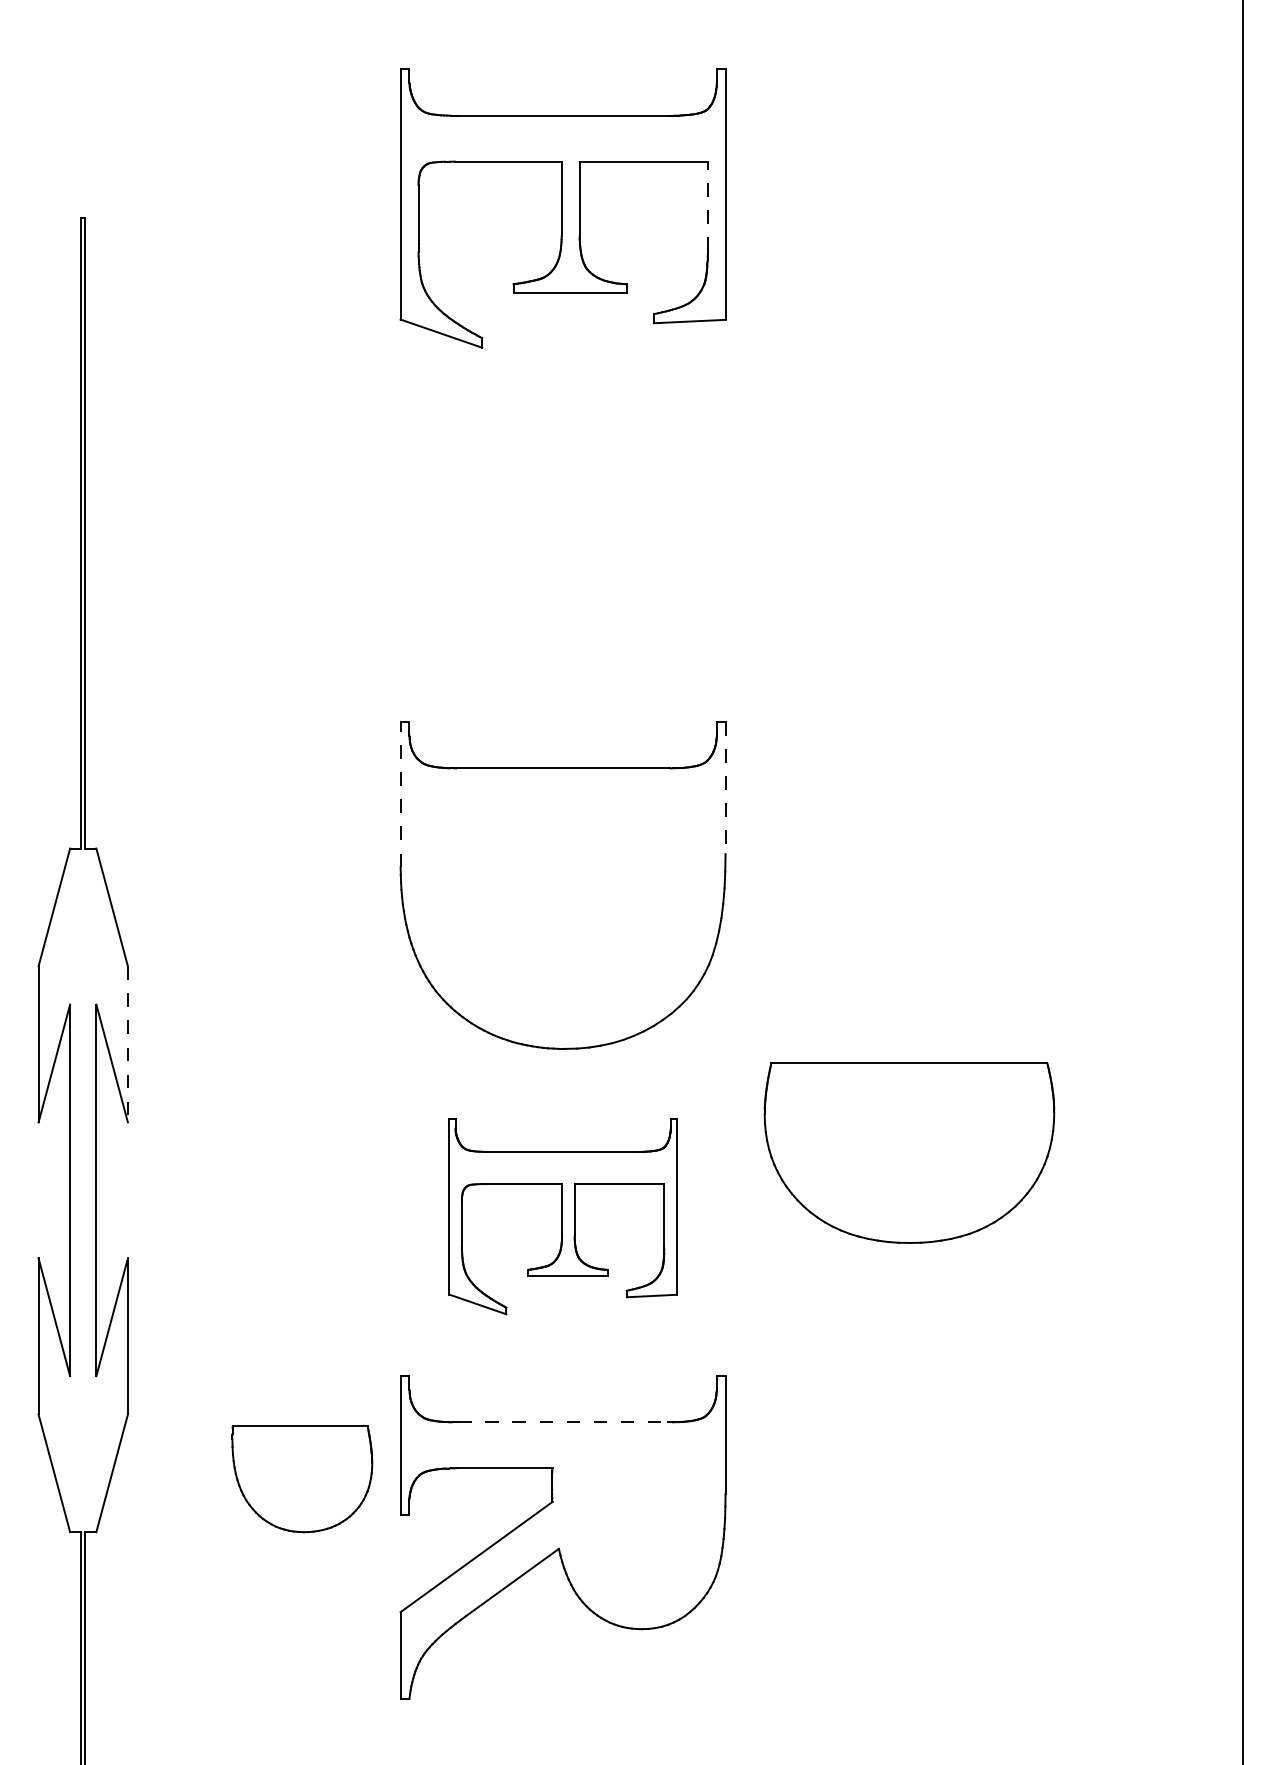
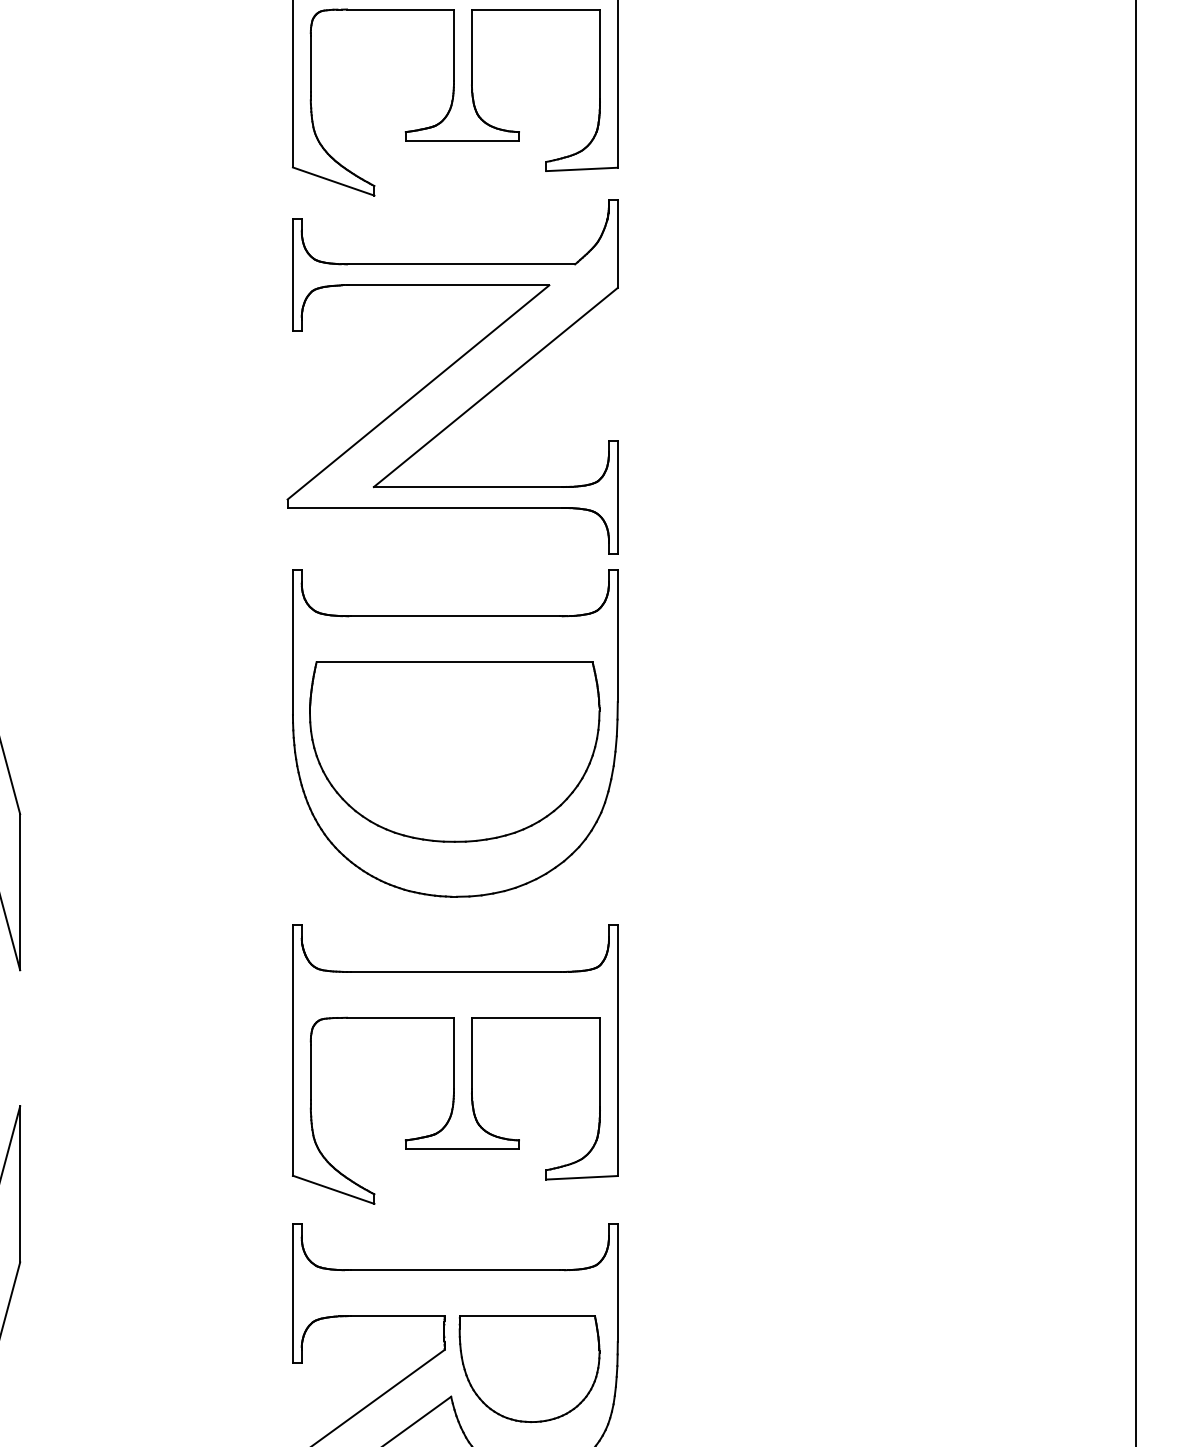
line: (707, 206) -> (599, 54), dashed -> solid
part: (560, 528) -> (452, 376), added
line: (725, 788) -> (617, 636), dashed -> solid
line: (400, 794) -> (292, 642), dashed -> solid
line: (127, 1044) -> (19, 892), dashed -> solid
part: (909, 1152) -> (454, 751), moved
part: (562, 1216) -> (454, 1064), size x1.43
line: (563, 1422) -> (455, 1270), dashed -> solid
part: (302, 1479) -> (529, 1369), moved

